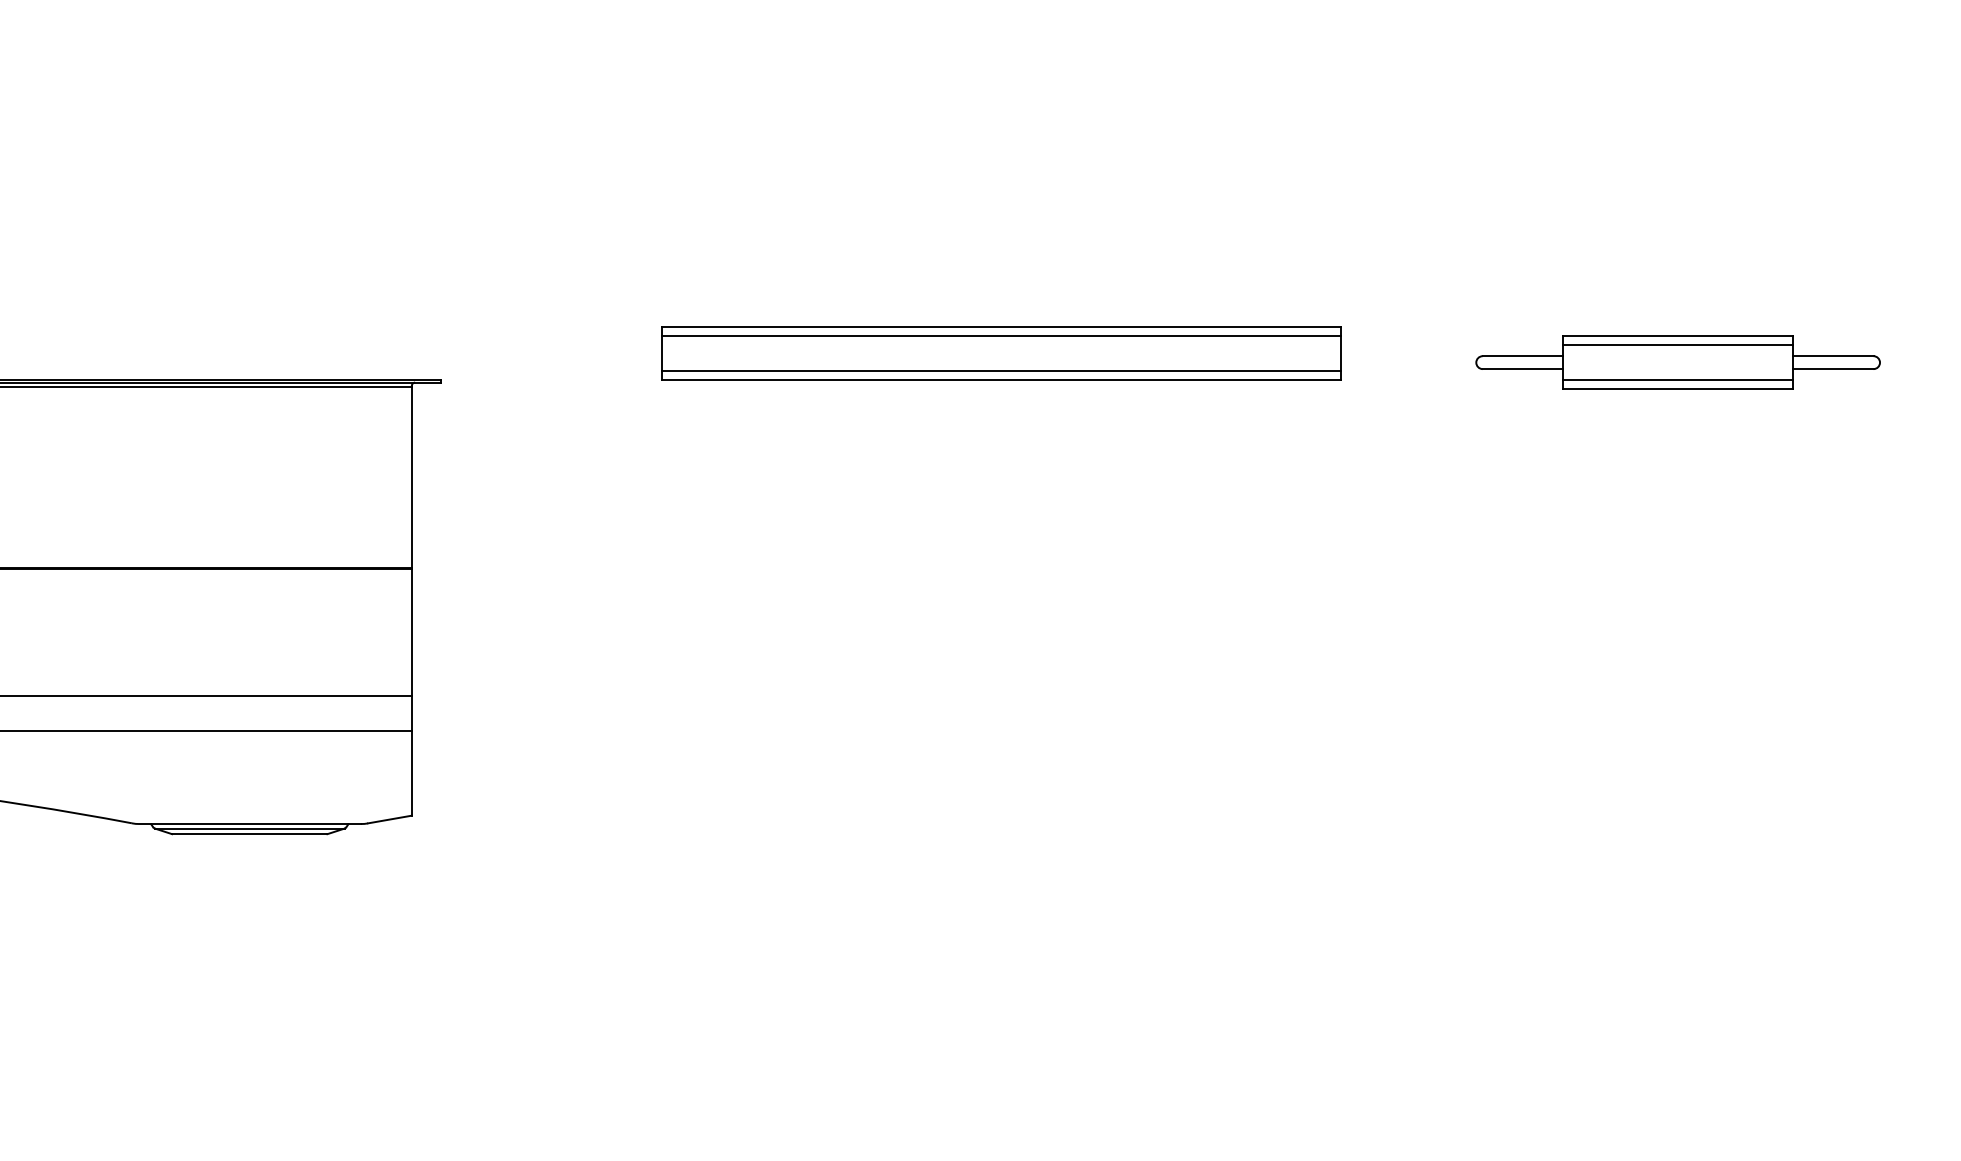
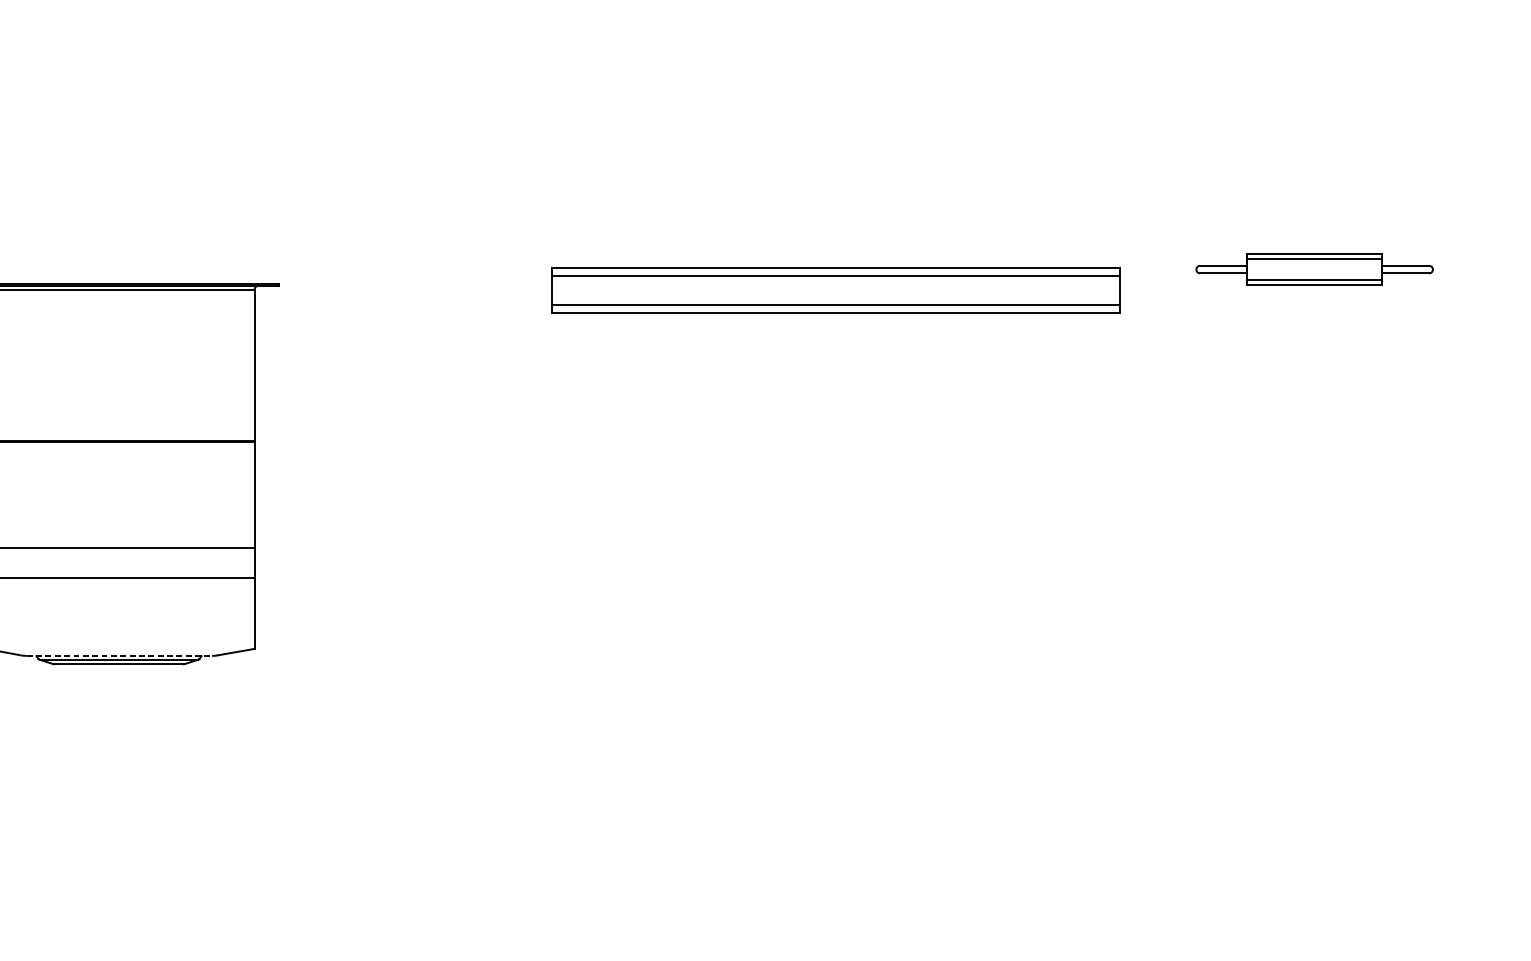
part: (1001, 353) -> (836, 290), moved
part: (1677, 362) -> (1314, 269), size x0.7
line: (250, 824) -> (119, 656), solid -> dashed

